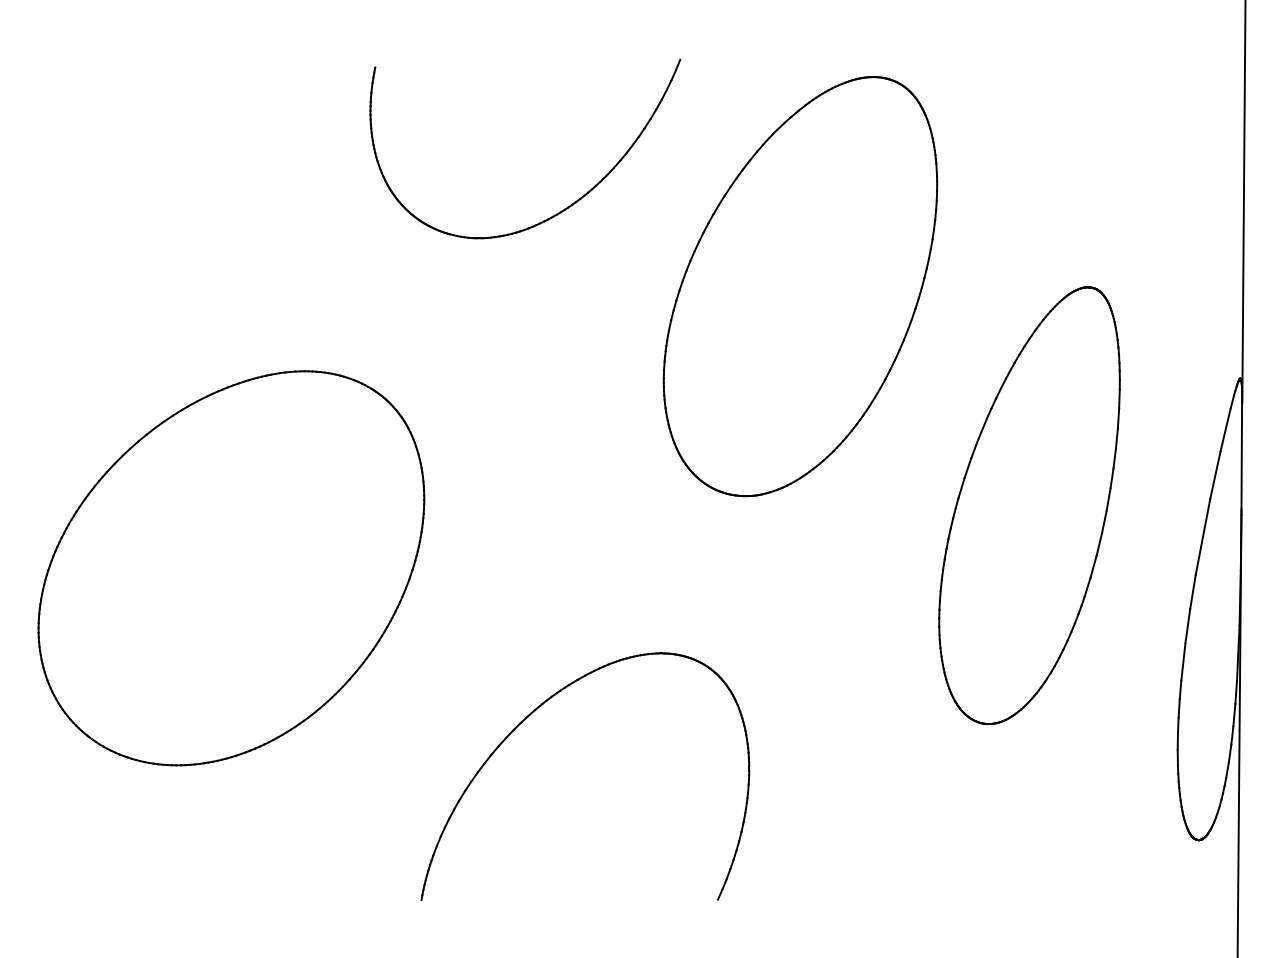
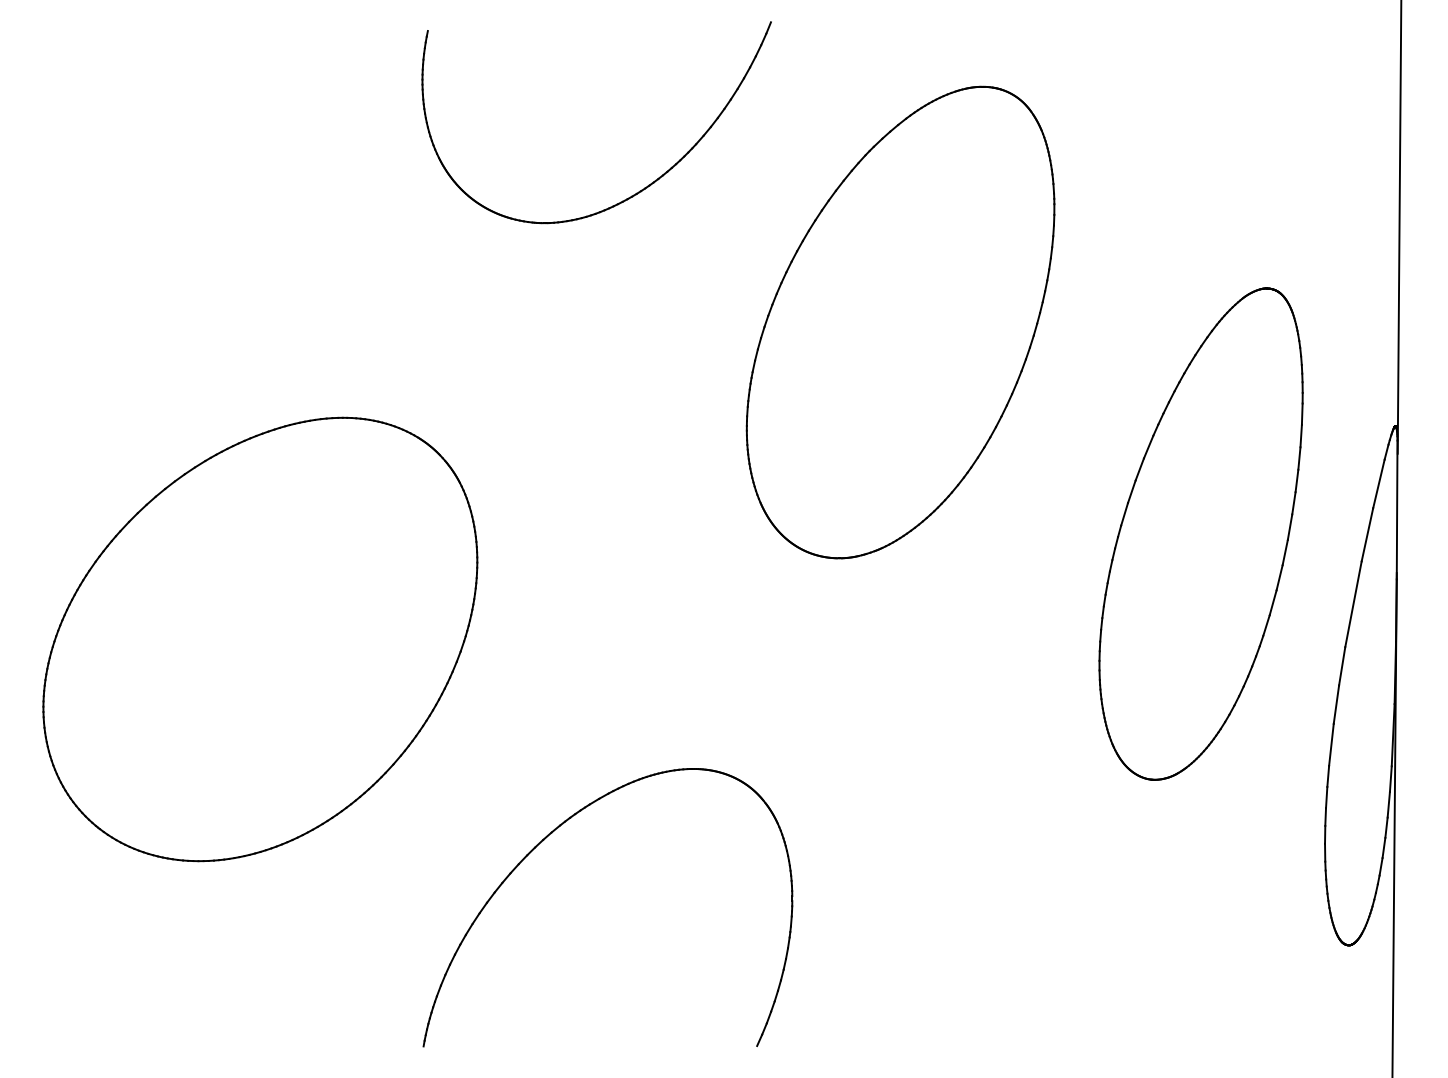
part: (564, 208) -> (640, 189), moved
part: (1029, 505) -> (1201, 533), moved
part: (535, 711) -> (551, 834), moved

